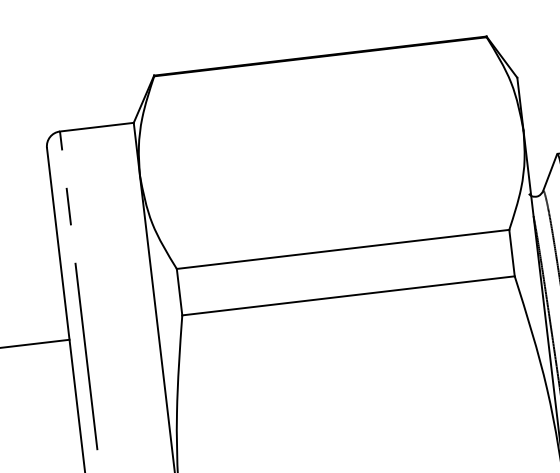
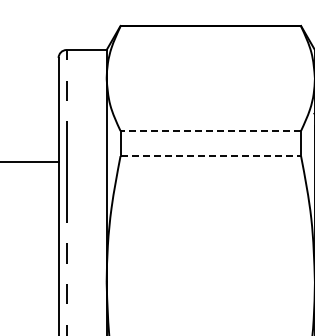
line: (342, 248) -> (210, 130), solid -> dashed
line: (349, 296) -> (211, 156), solid -> dashed

